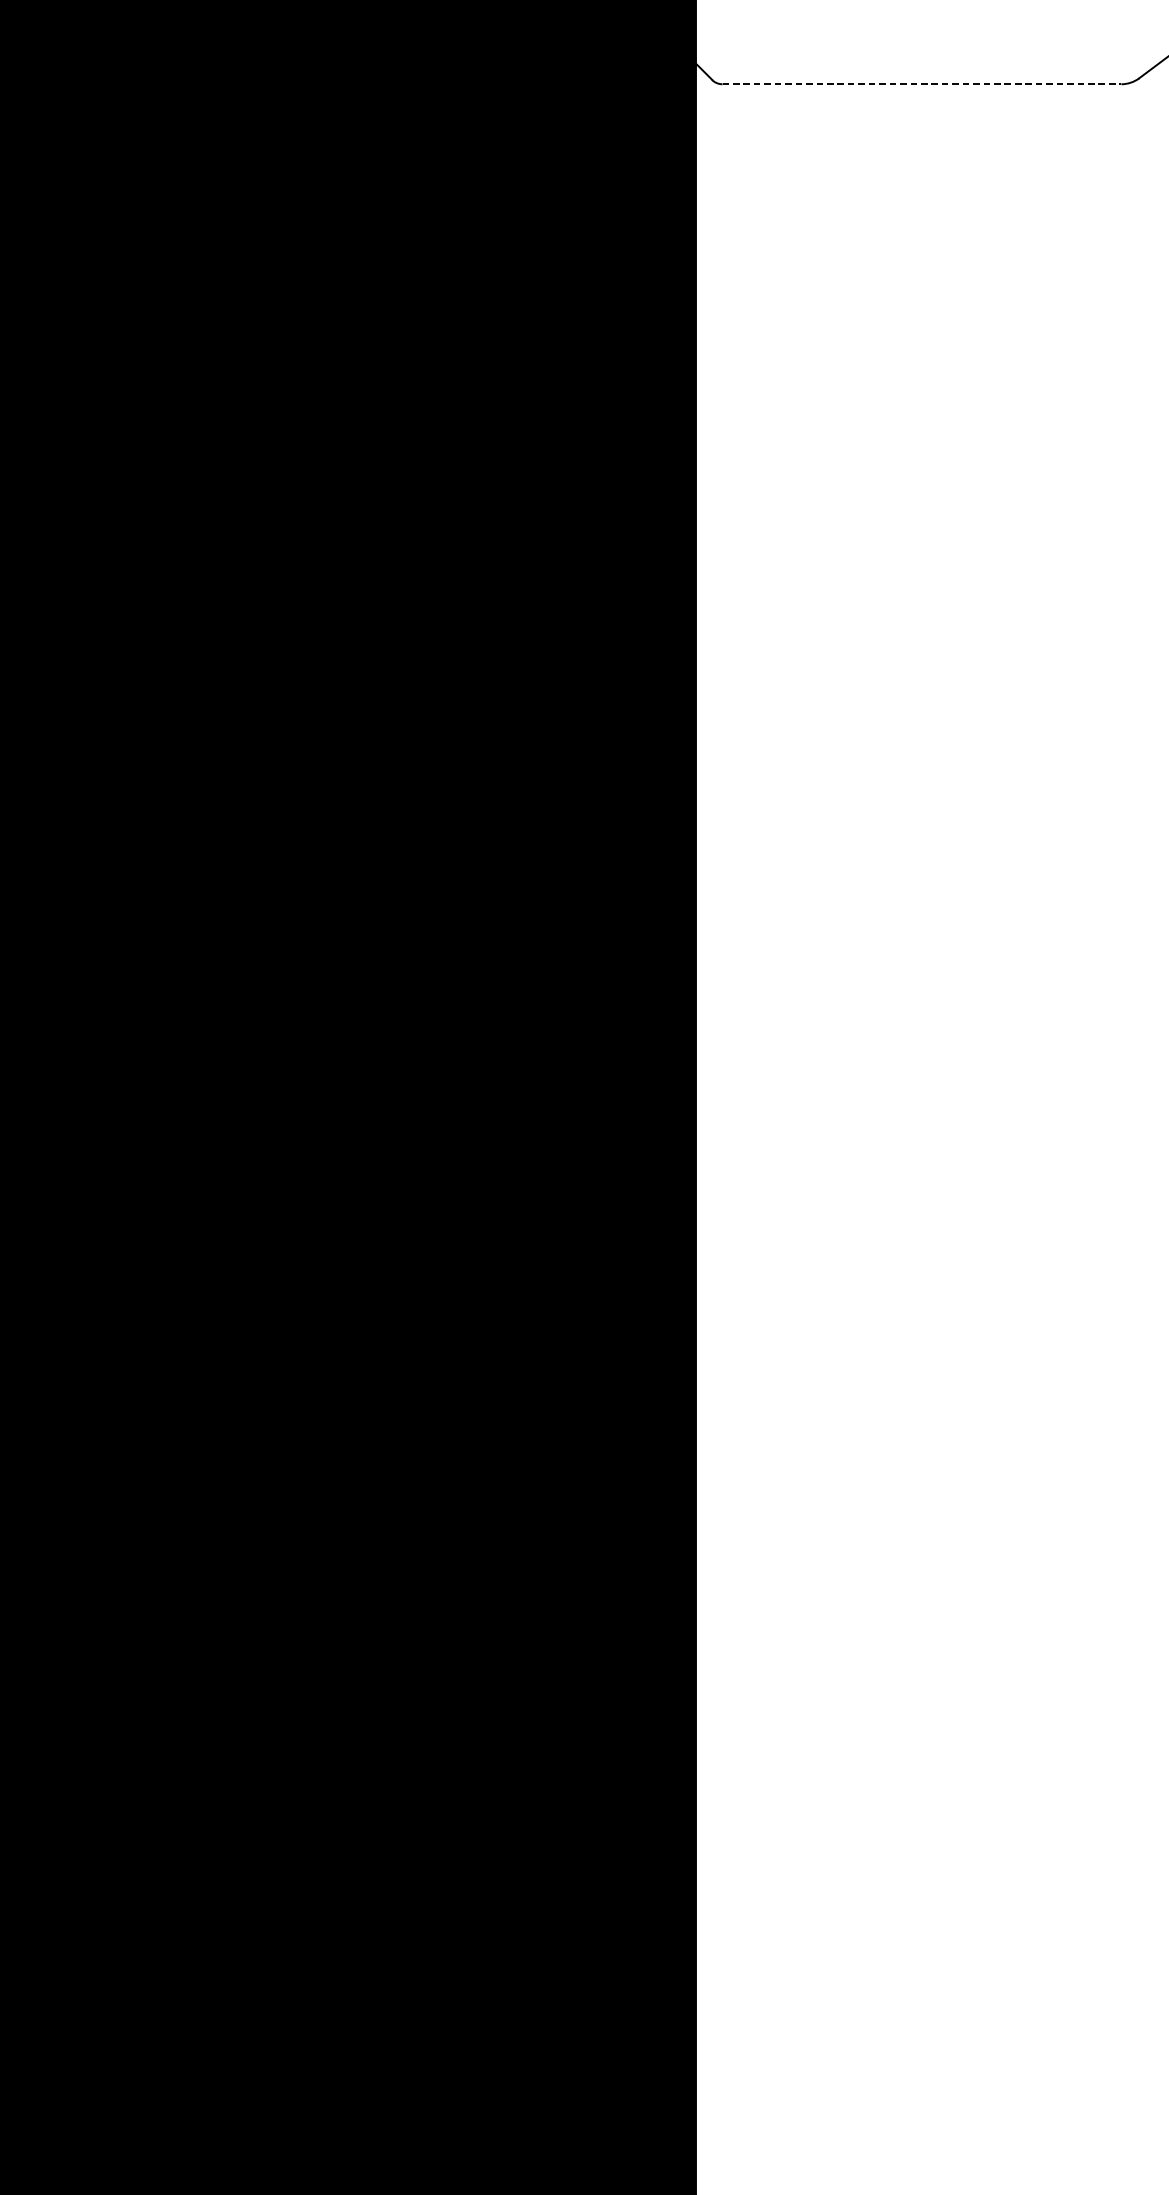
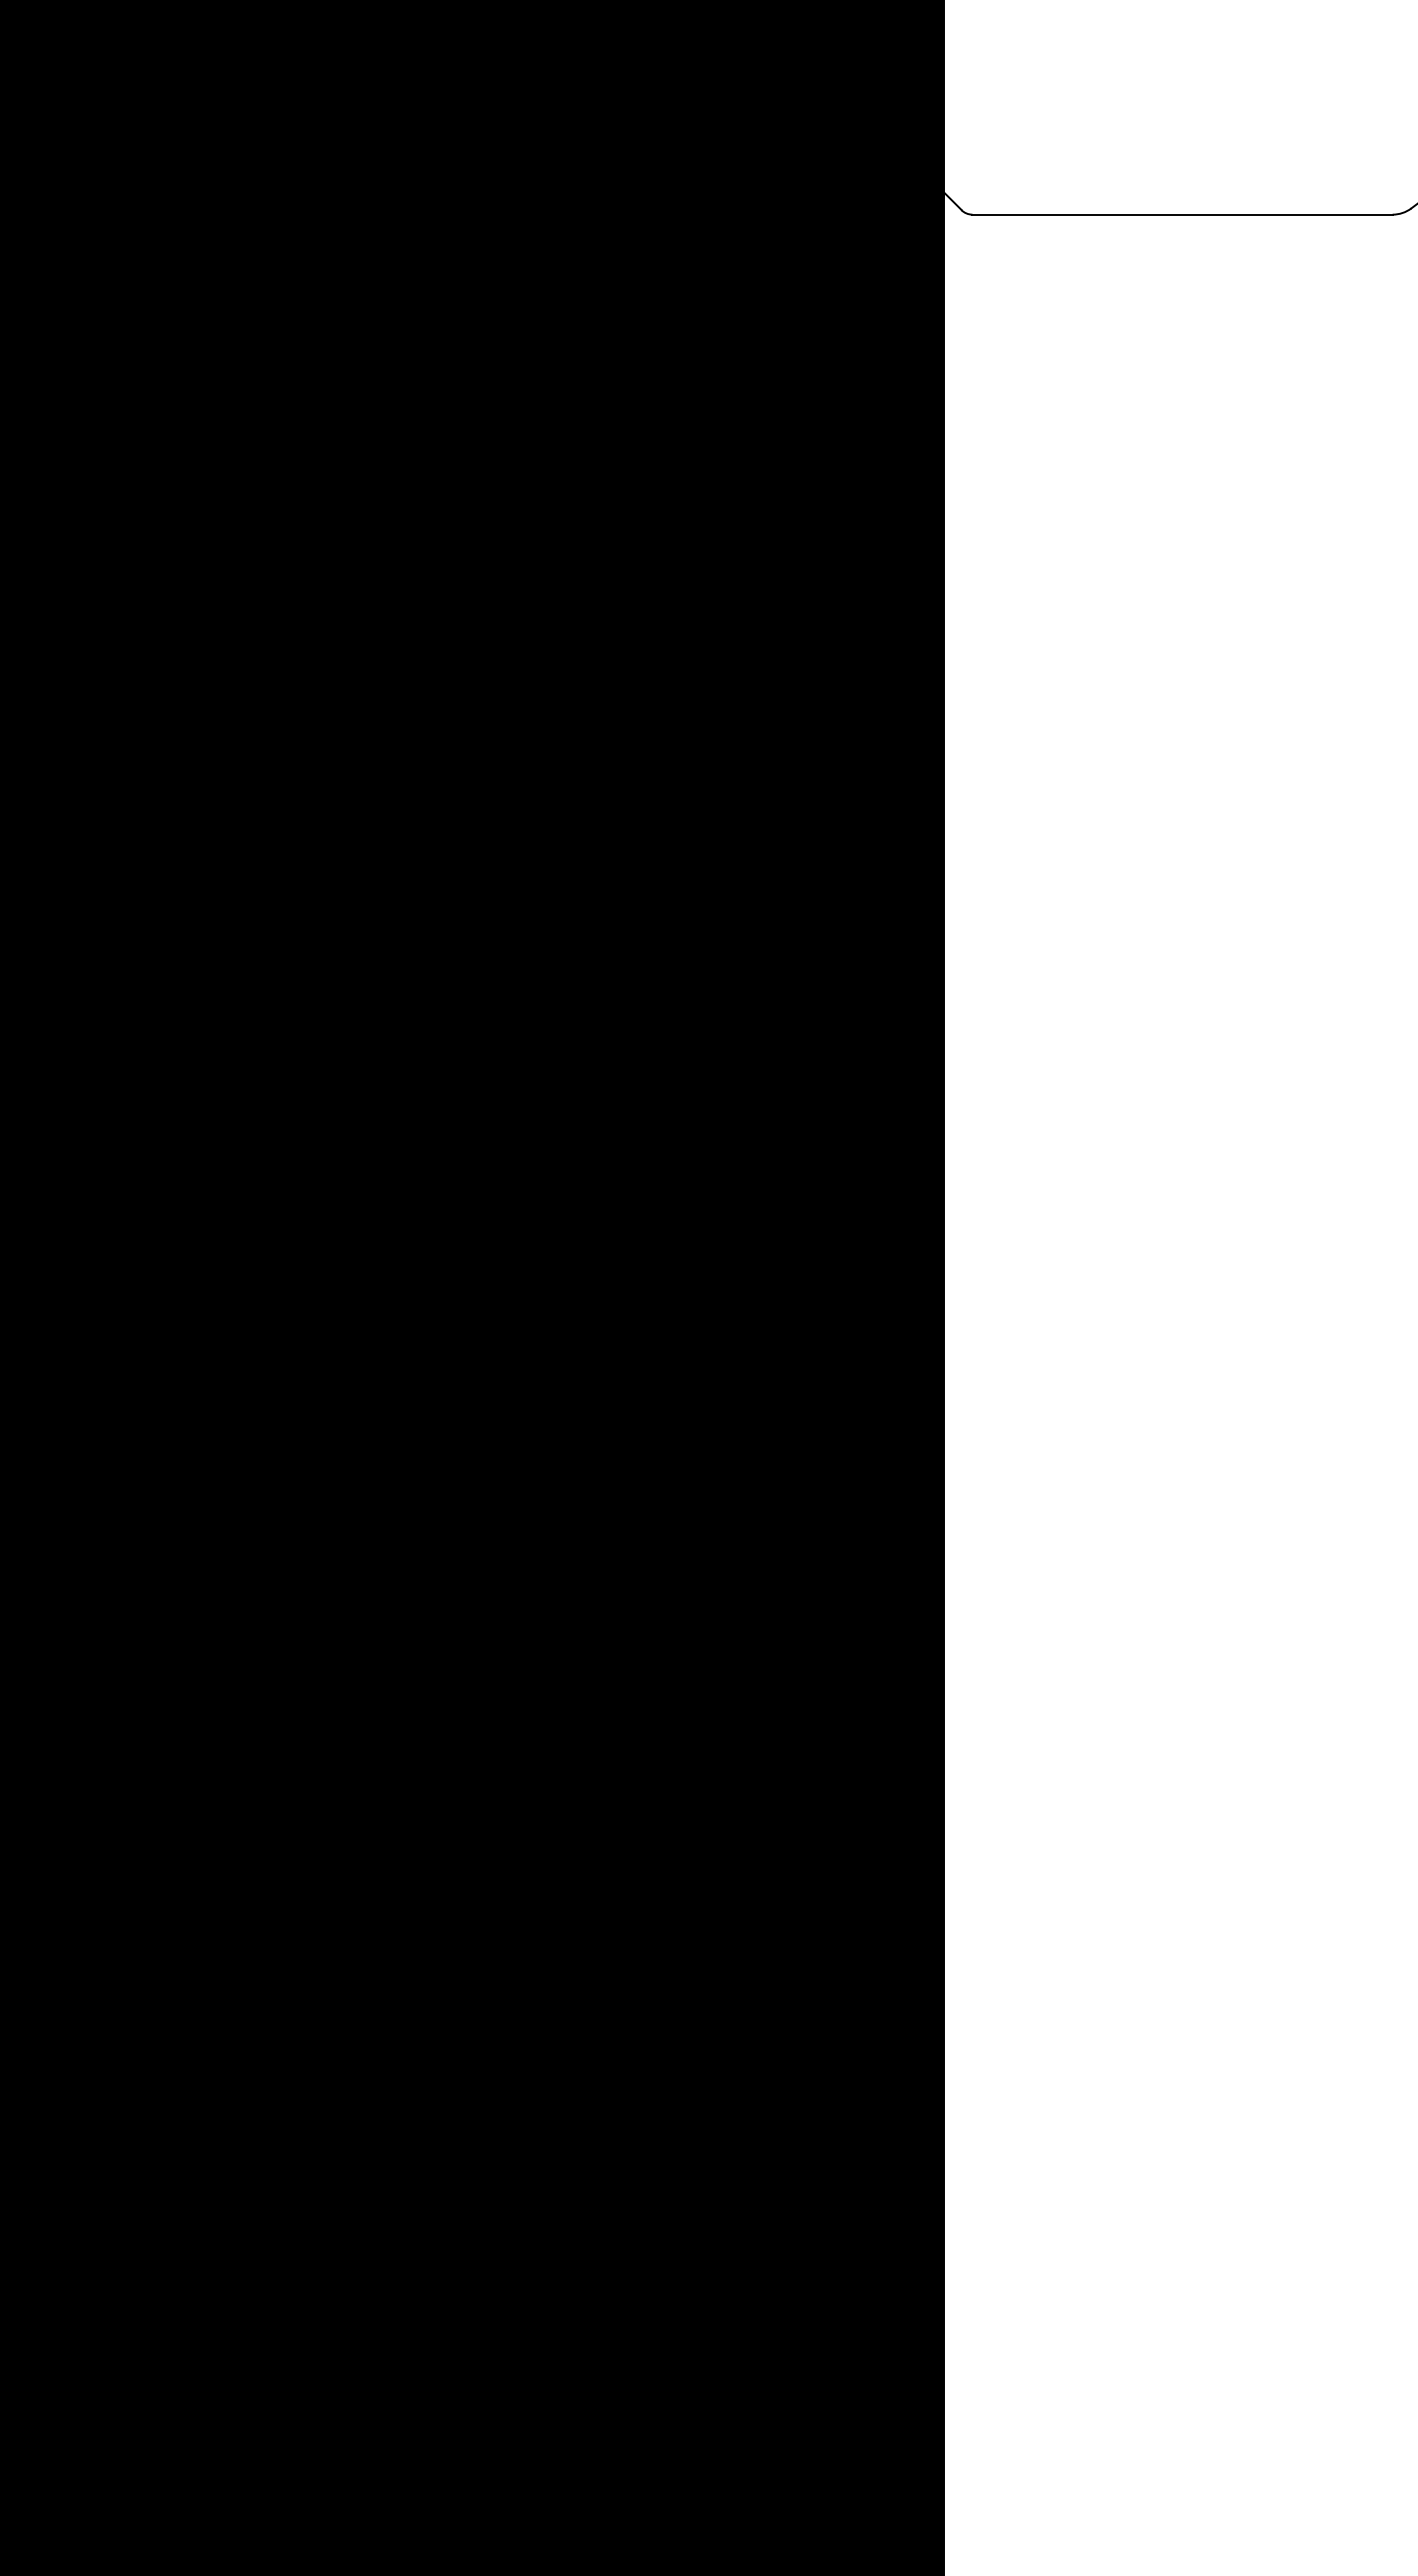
line: (922, 84) -> (1183, 214), dashed -> solid

